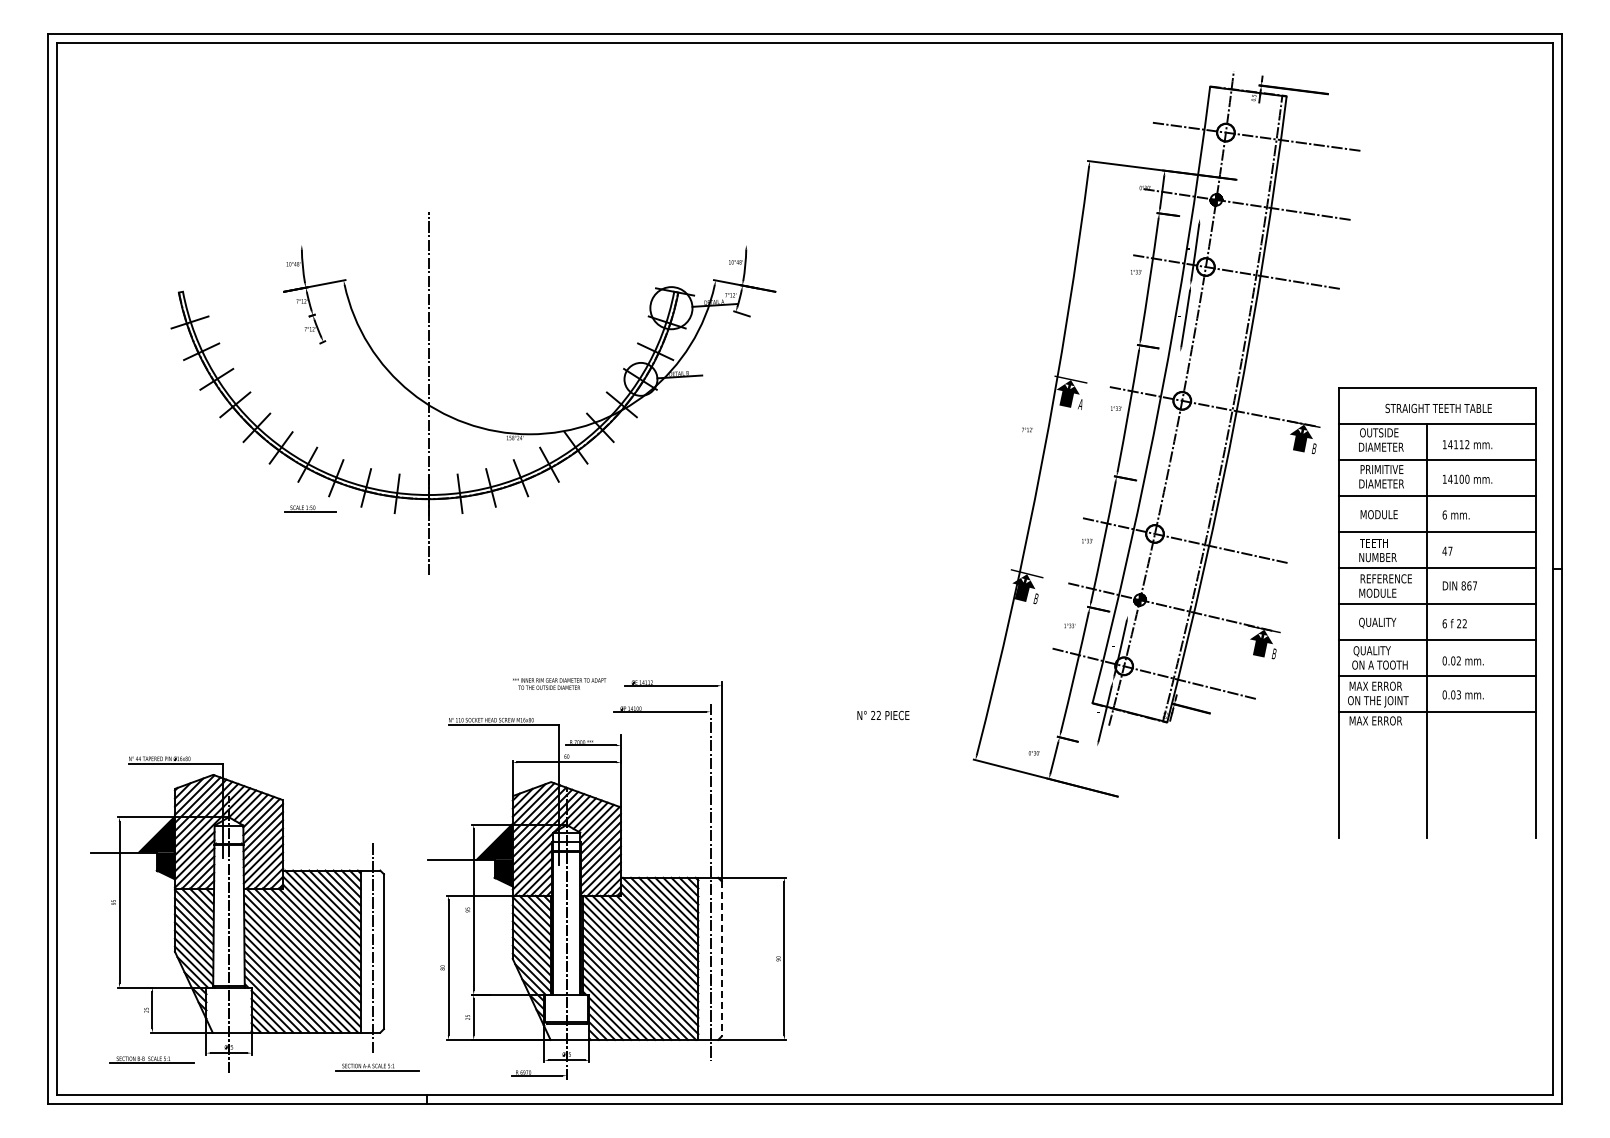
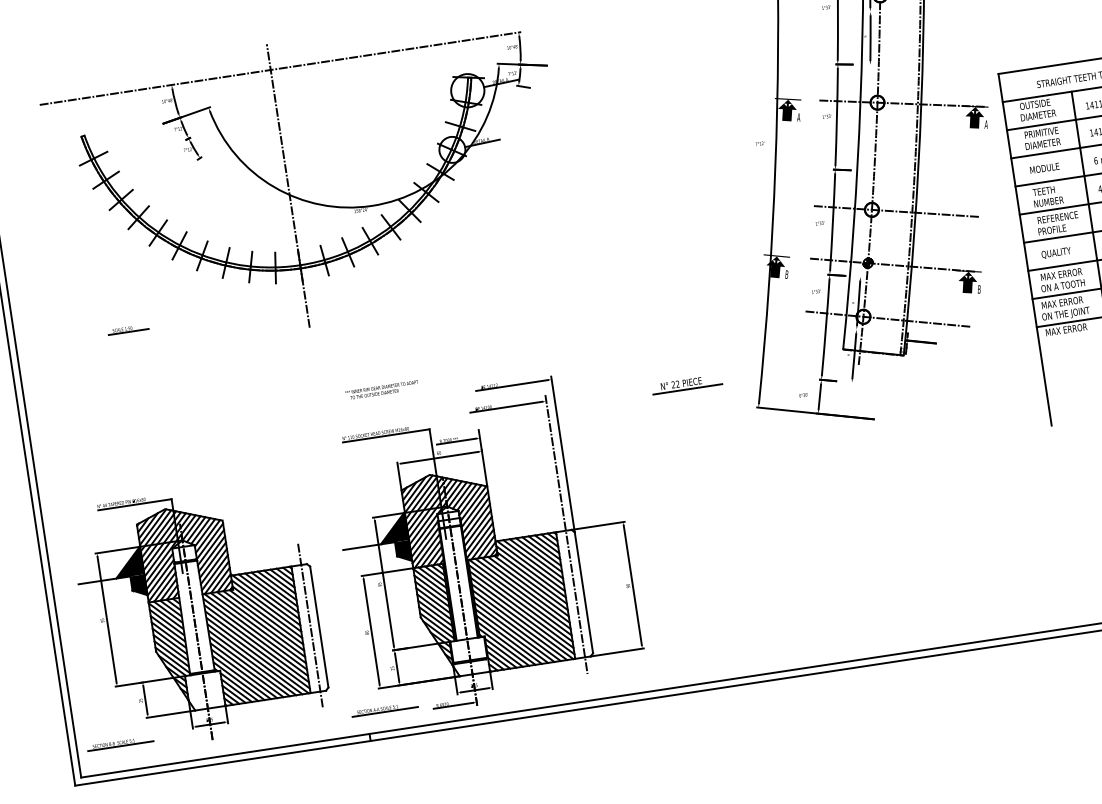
line: (440, 244) -> (279, 68), added
text: (1313, 448) -> (985, 124), B -> A
part: (310, 508) -> (128, 329), moved
text: (1378, 592) -> (1053, 229), MODULE -> PROFILE
text: (1379, 651) -> (1061, 275), QUALITY -> MAX ERROR
text: (559, 683) -> (382, 389), moved
line: (890, 723) -> (687, 389), added
line: (721, 959) -> (583, 593), dashed -> solid
part: (151, 1059) -> (120, 743), moved
part: (377, 1067) -> (384, 709), moved

